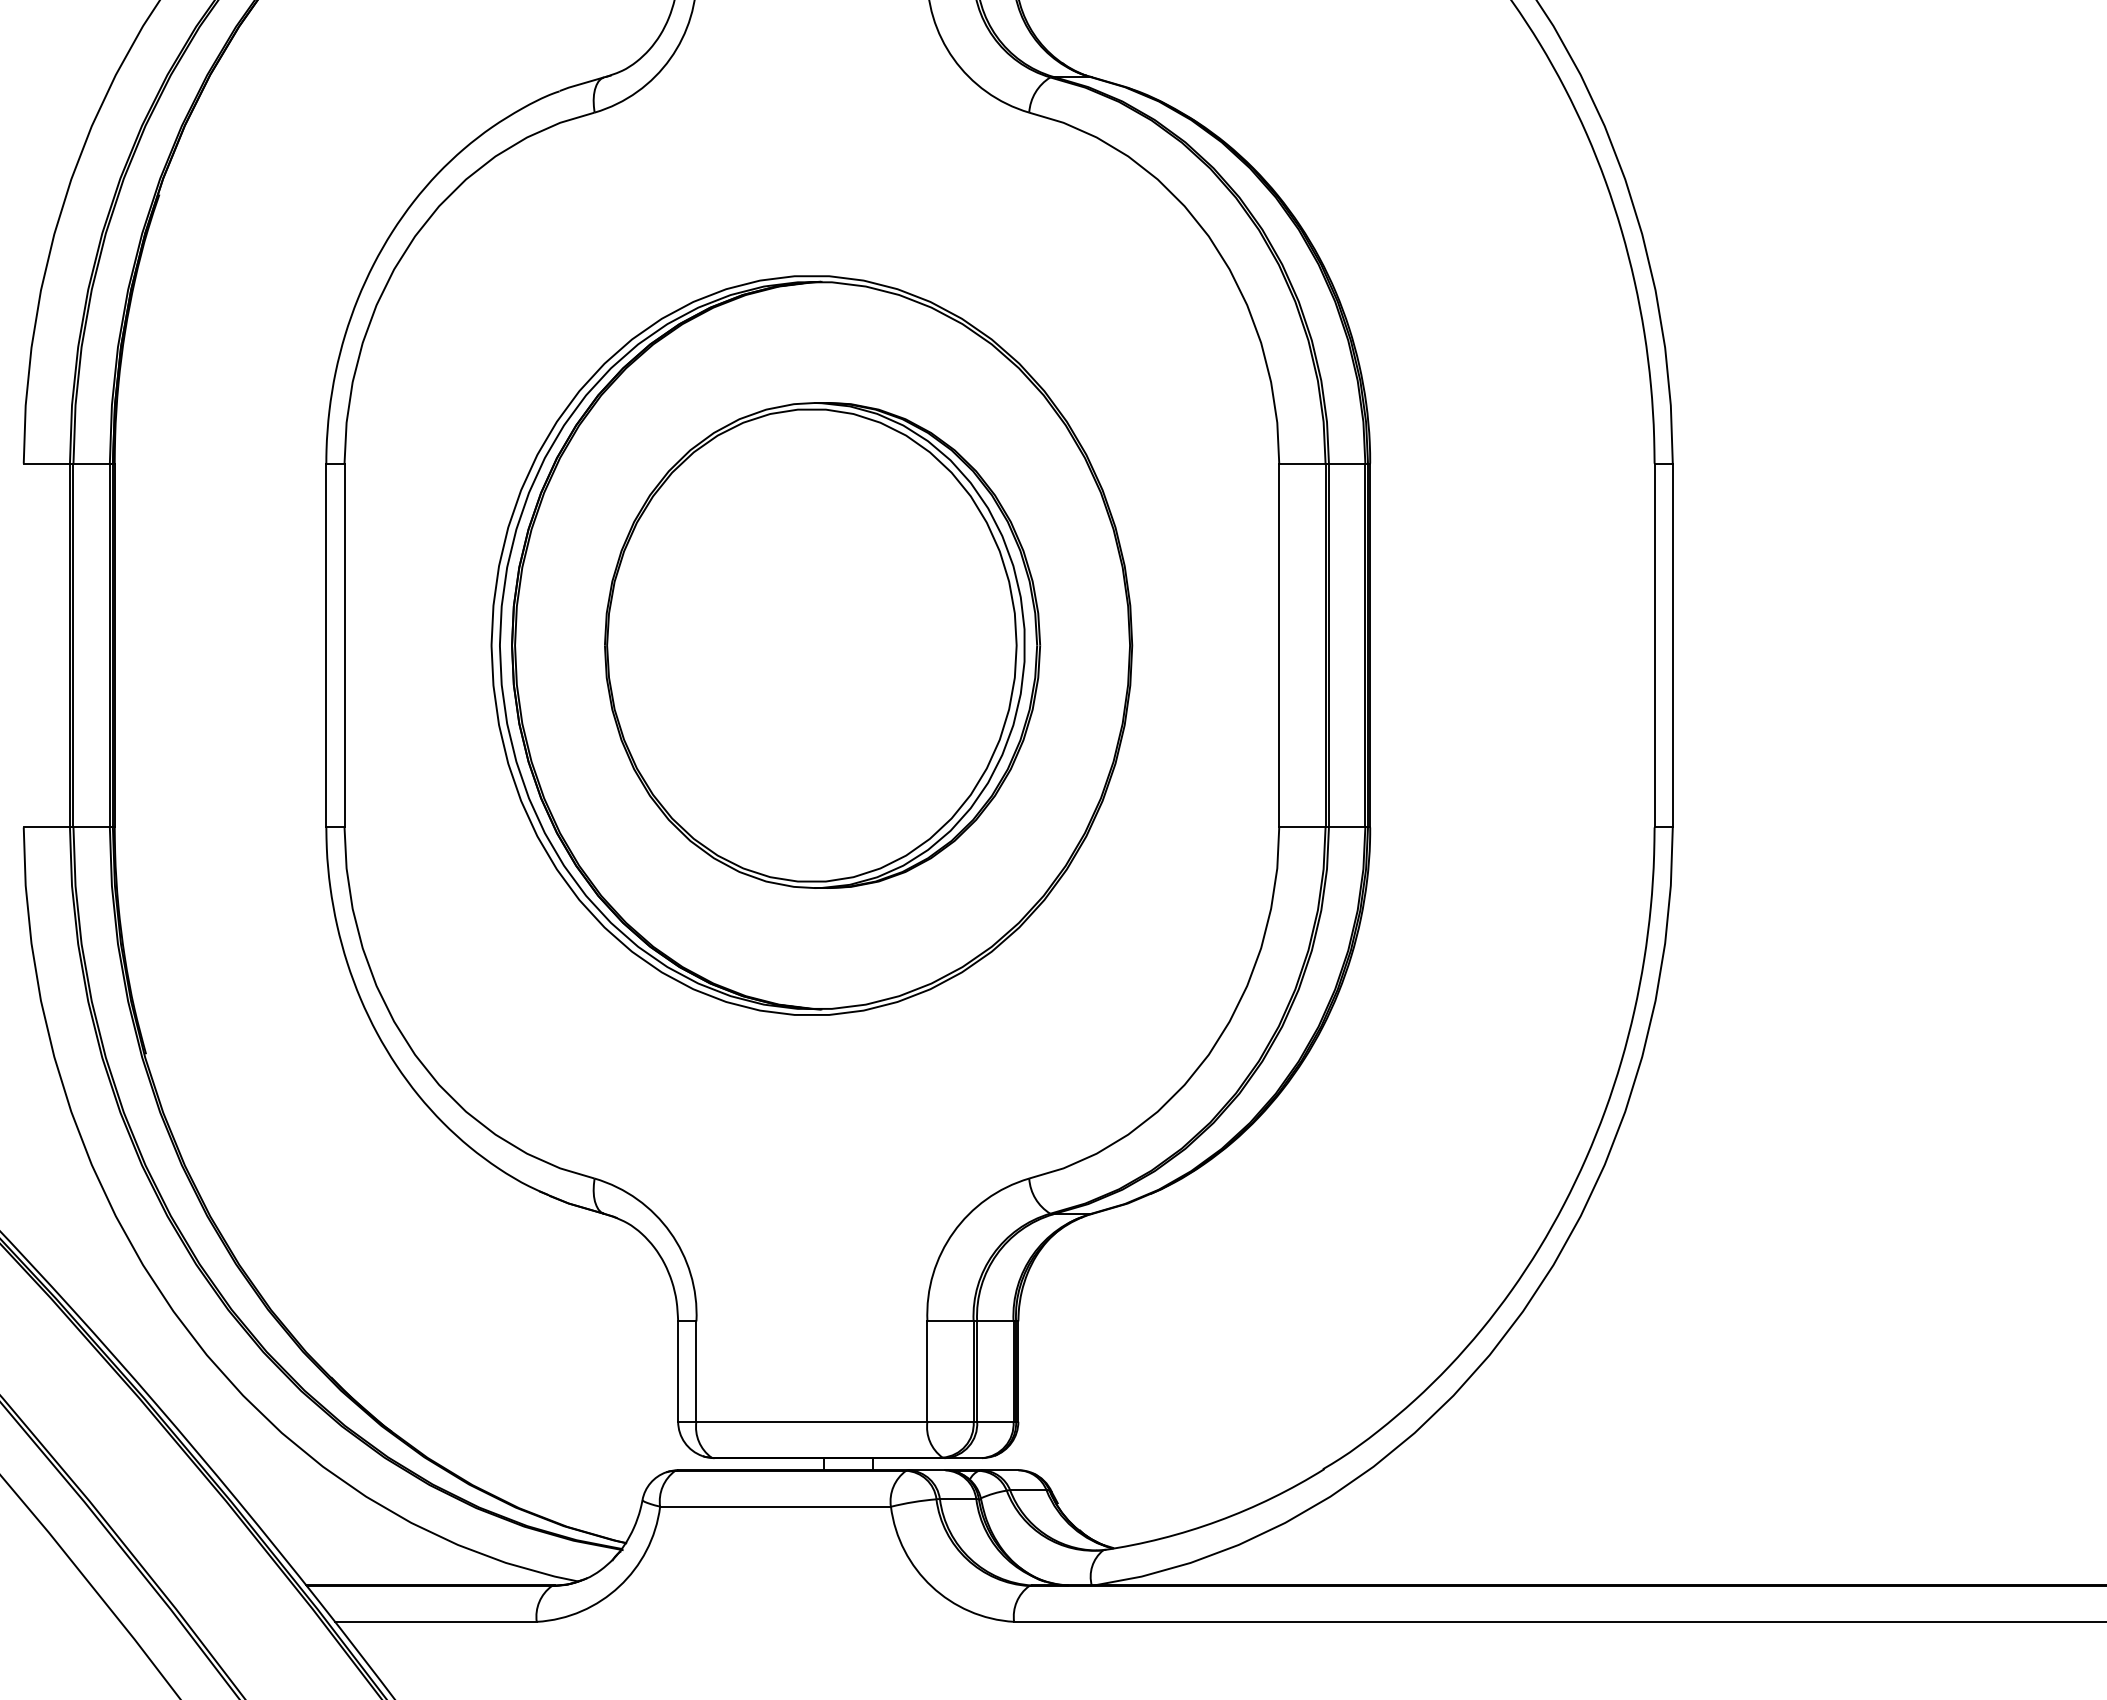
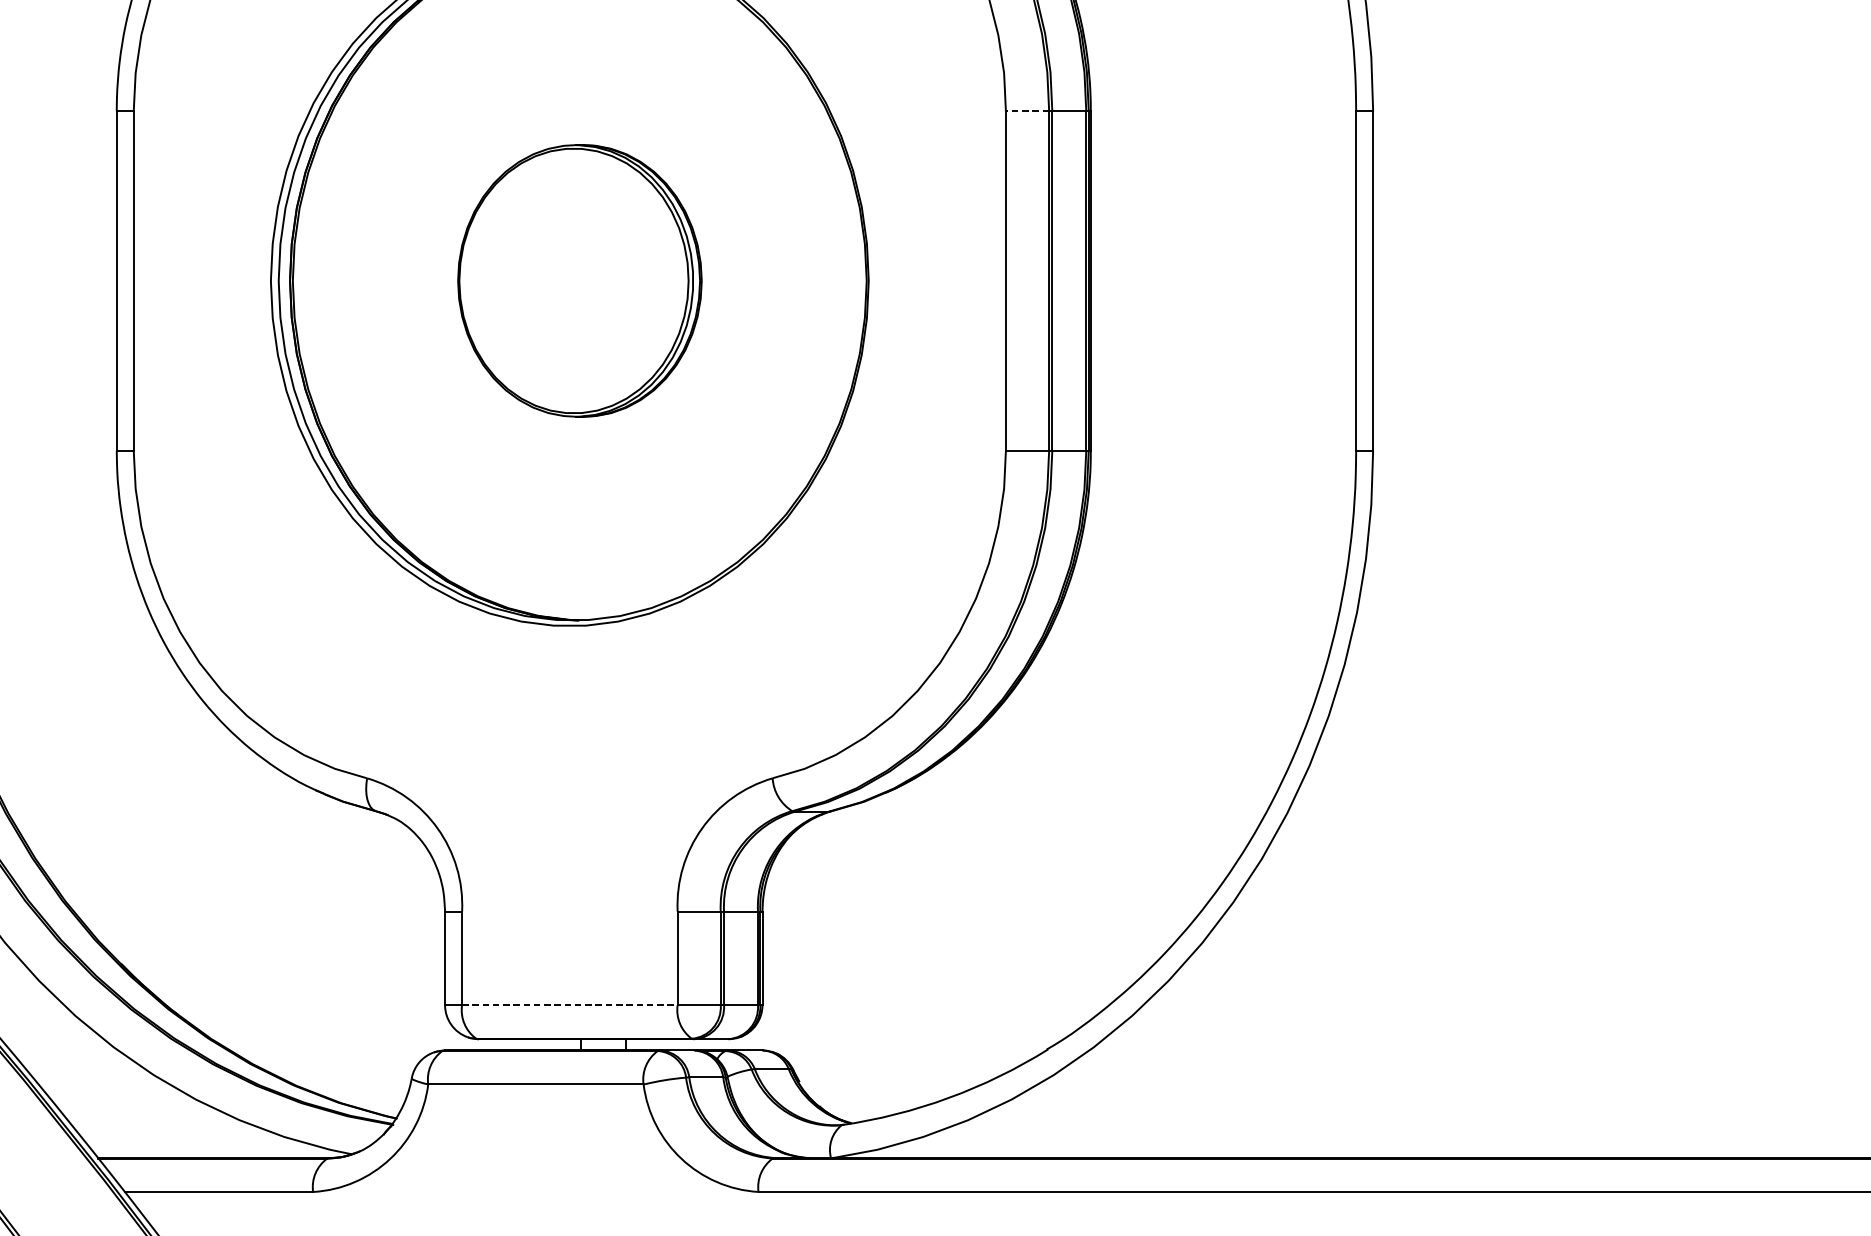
line: (1301, 463) -> (1026, 111), solid -> dashed
part: (822, 645) -> (579, 280), size x0.6
line: (811, 1421) -> (569, 1005), solid -> dashed

